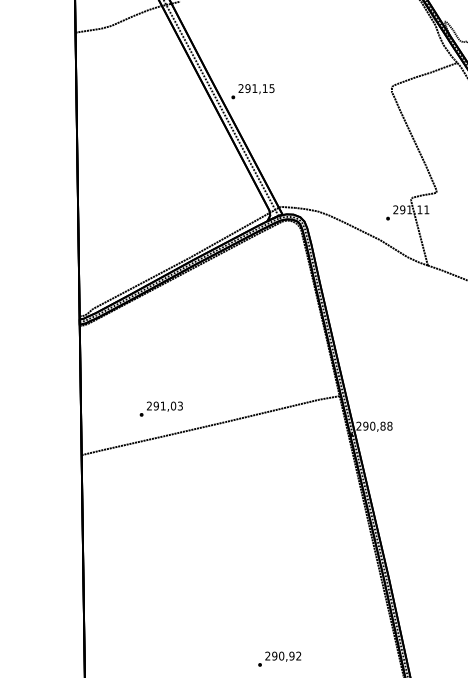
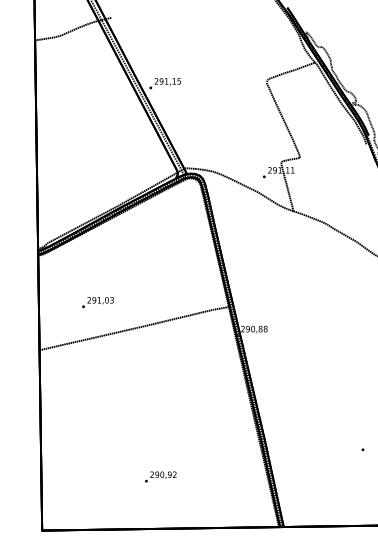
text: (160, 409) -> (97, 302), moved
text: (279, 658) -> (160, 476), moved

